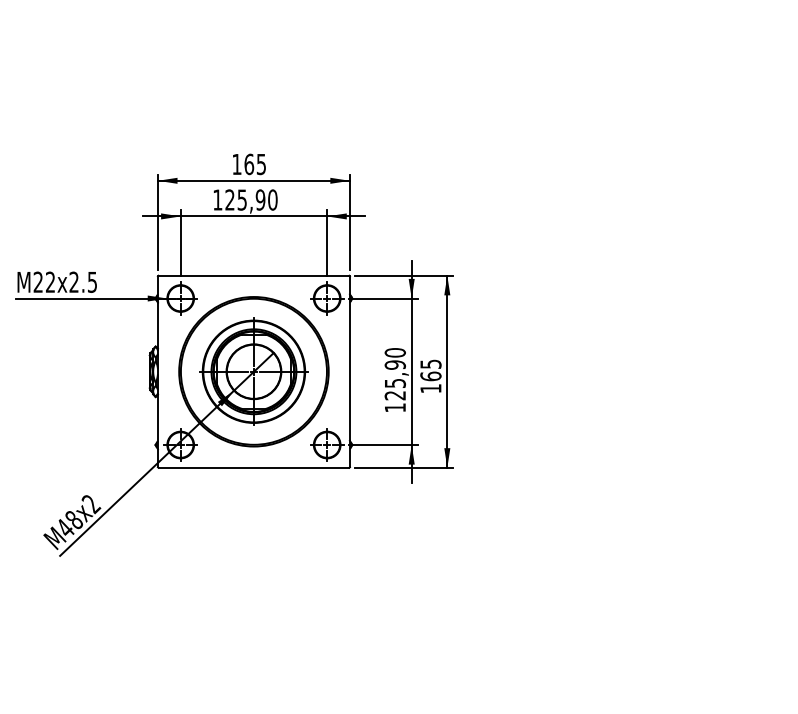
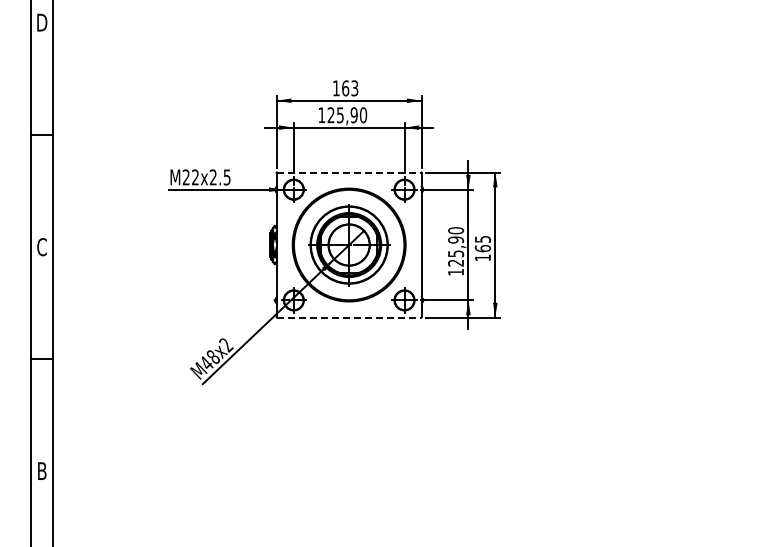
text: (260, 163) -> (354, 87), 165 -> 163
line: (254, 275) -> (349, 172), solid -> dashed
line: (254, 467) -> (349, 317), solid -> dashed

